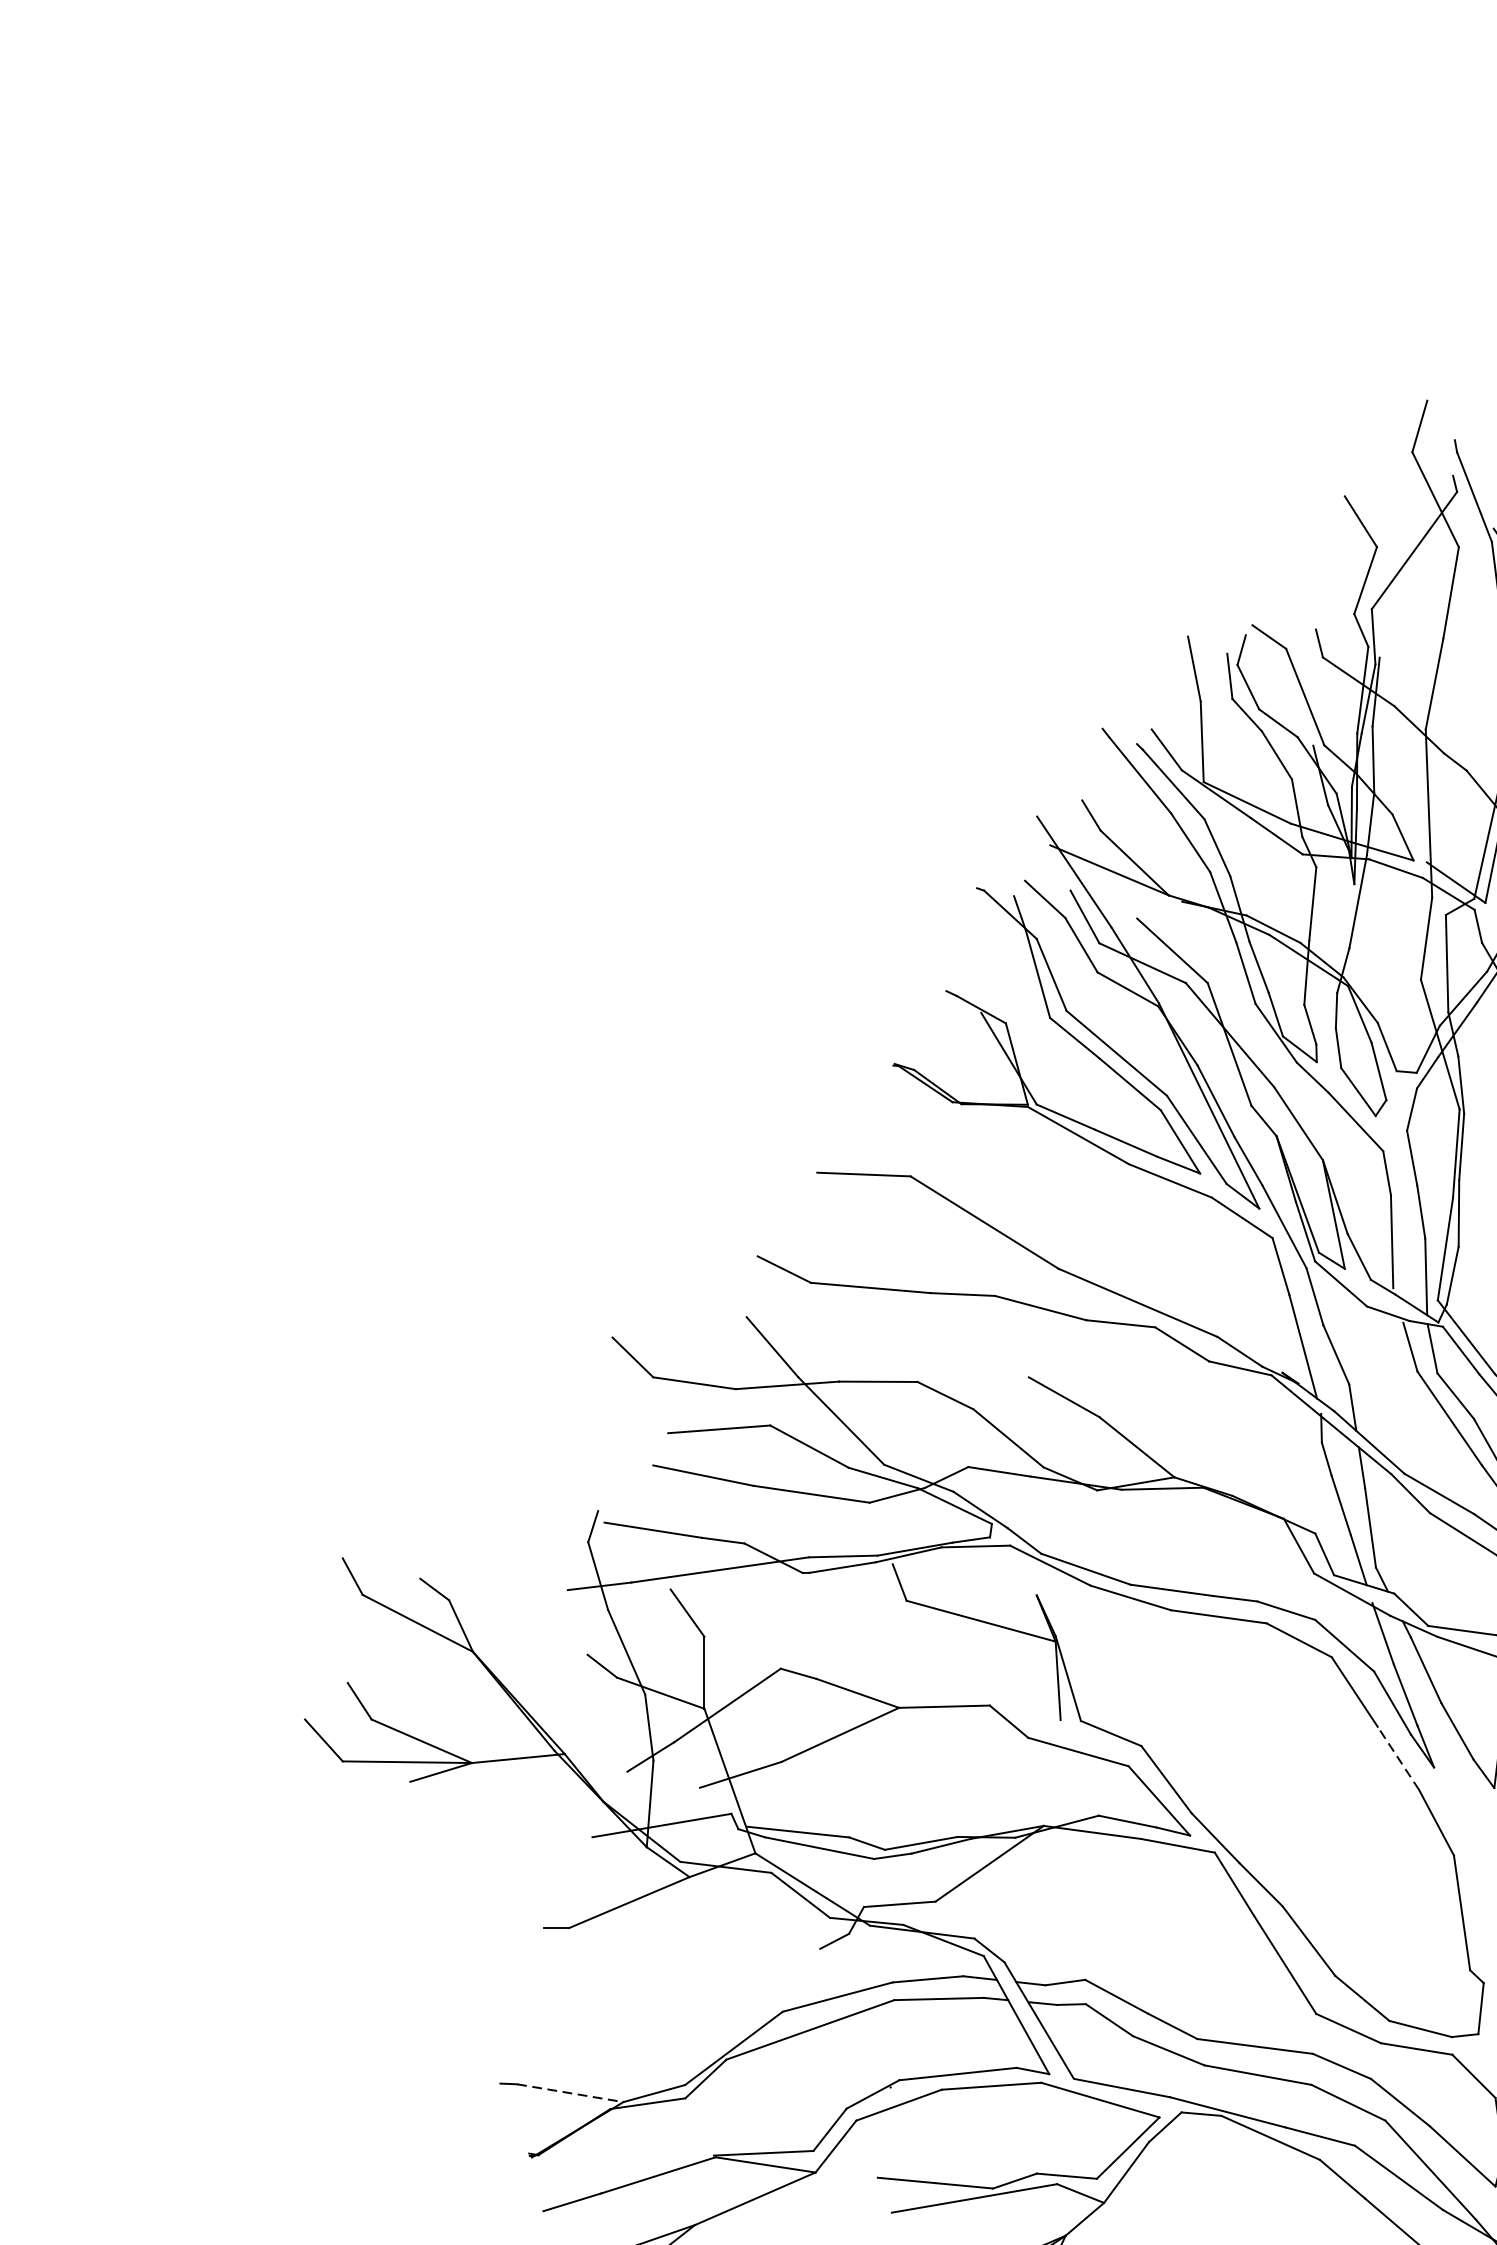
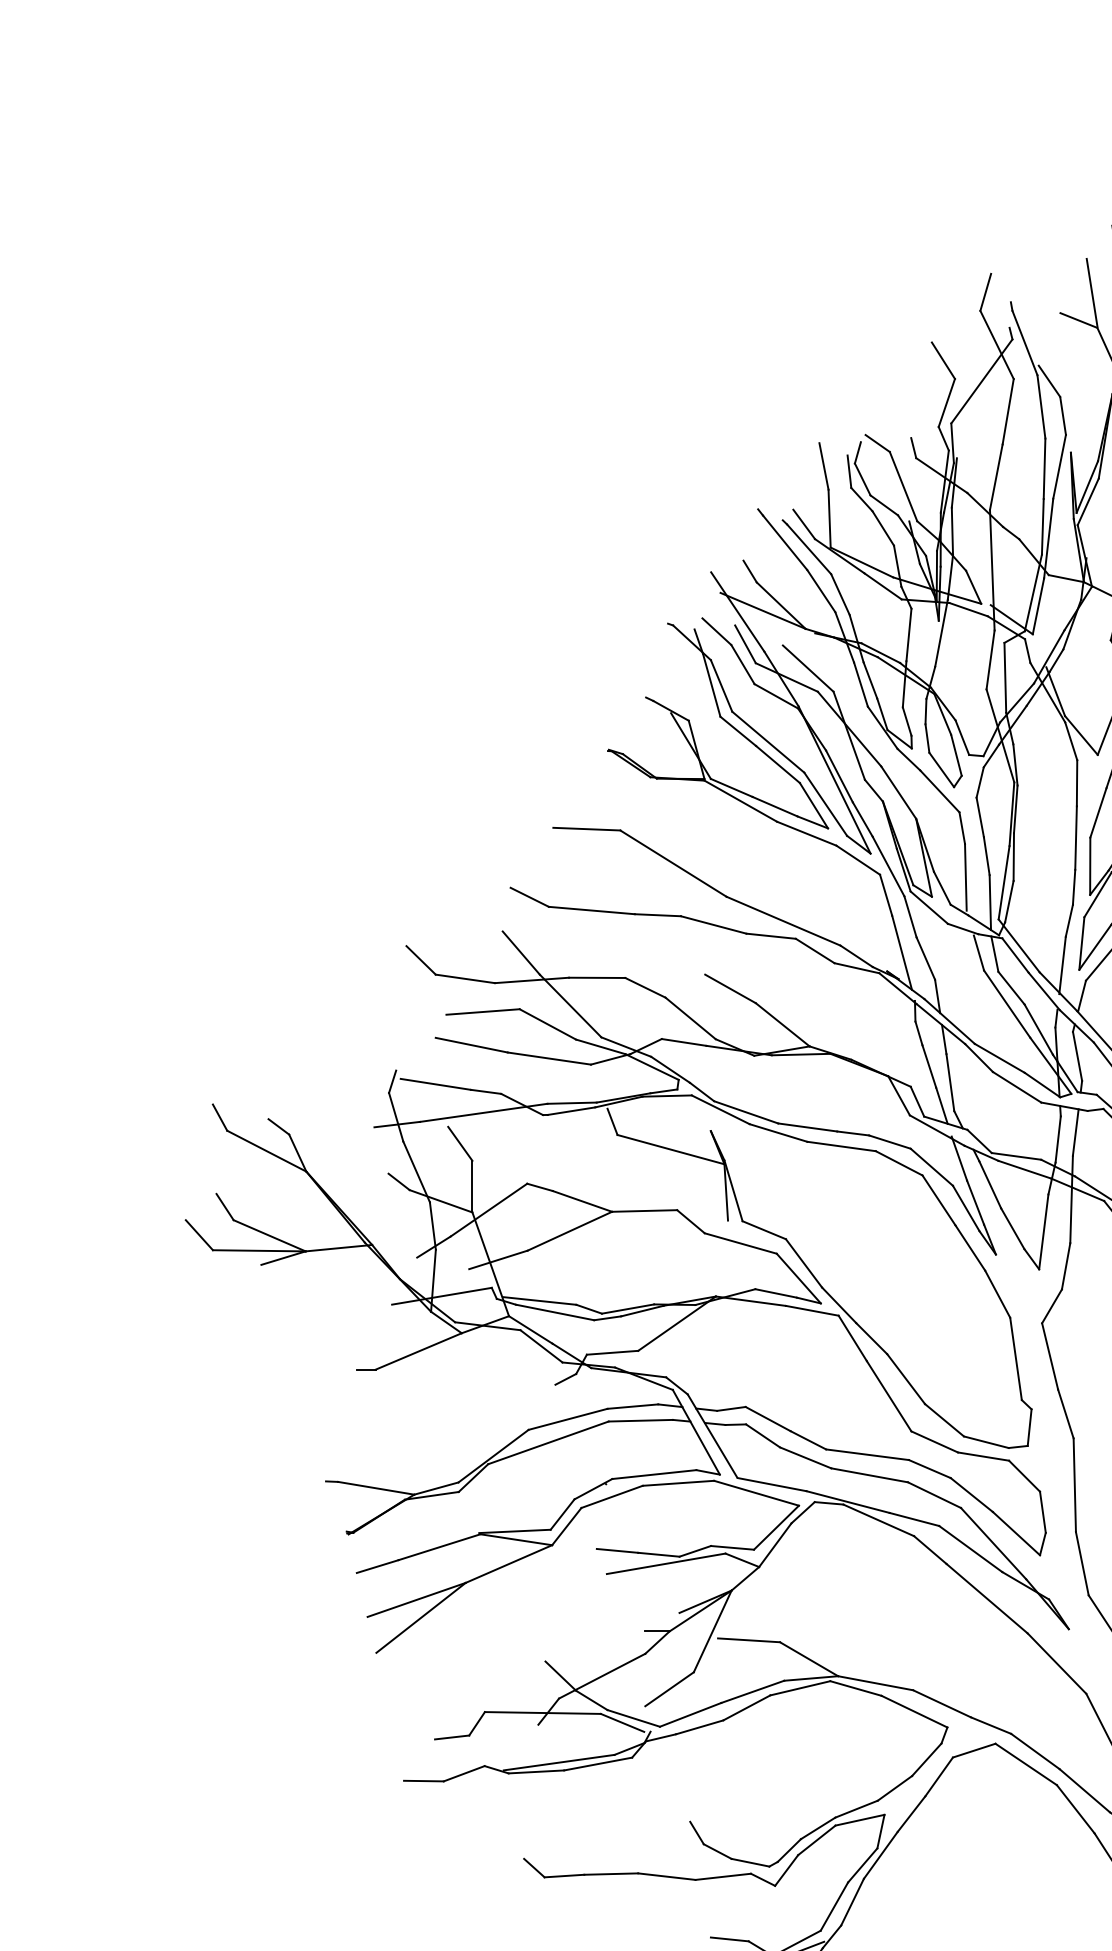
line: (1398, 1757) -> (970, 1247), dashed -> solid
line: (570, 2093) -> (376, 1488), dashed -> solid

